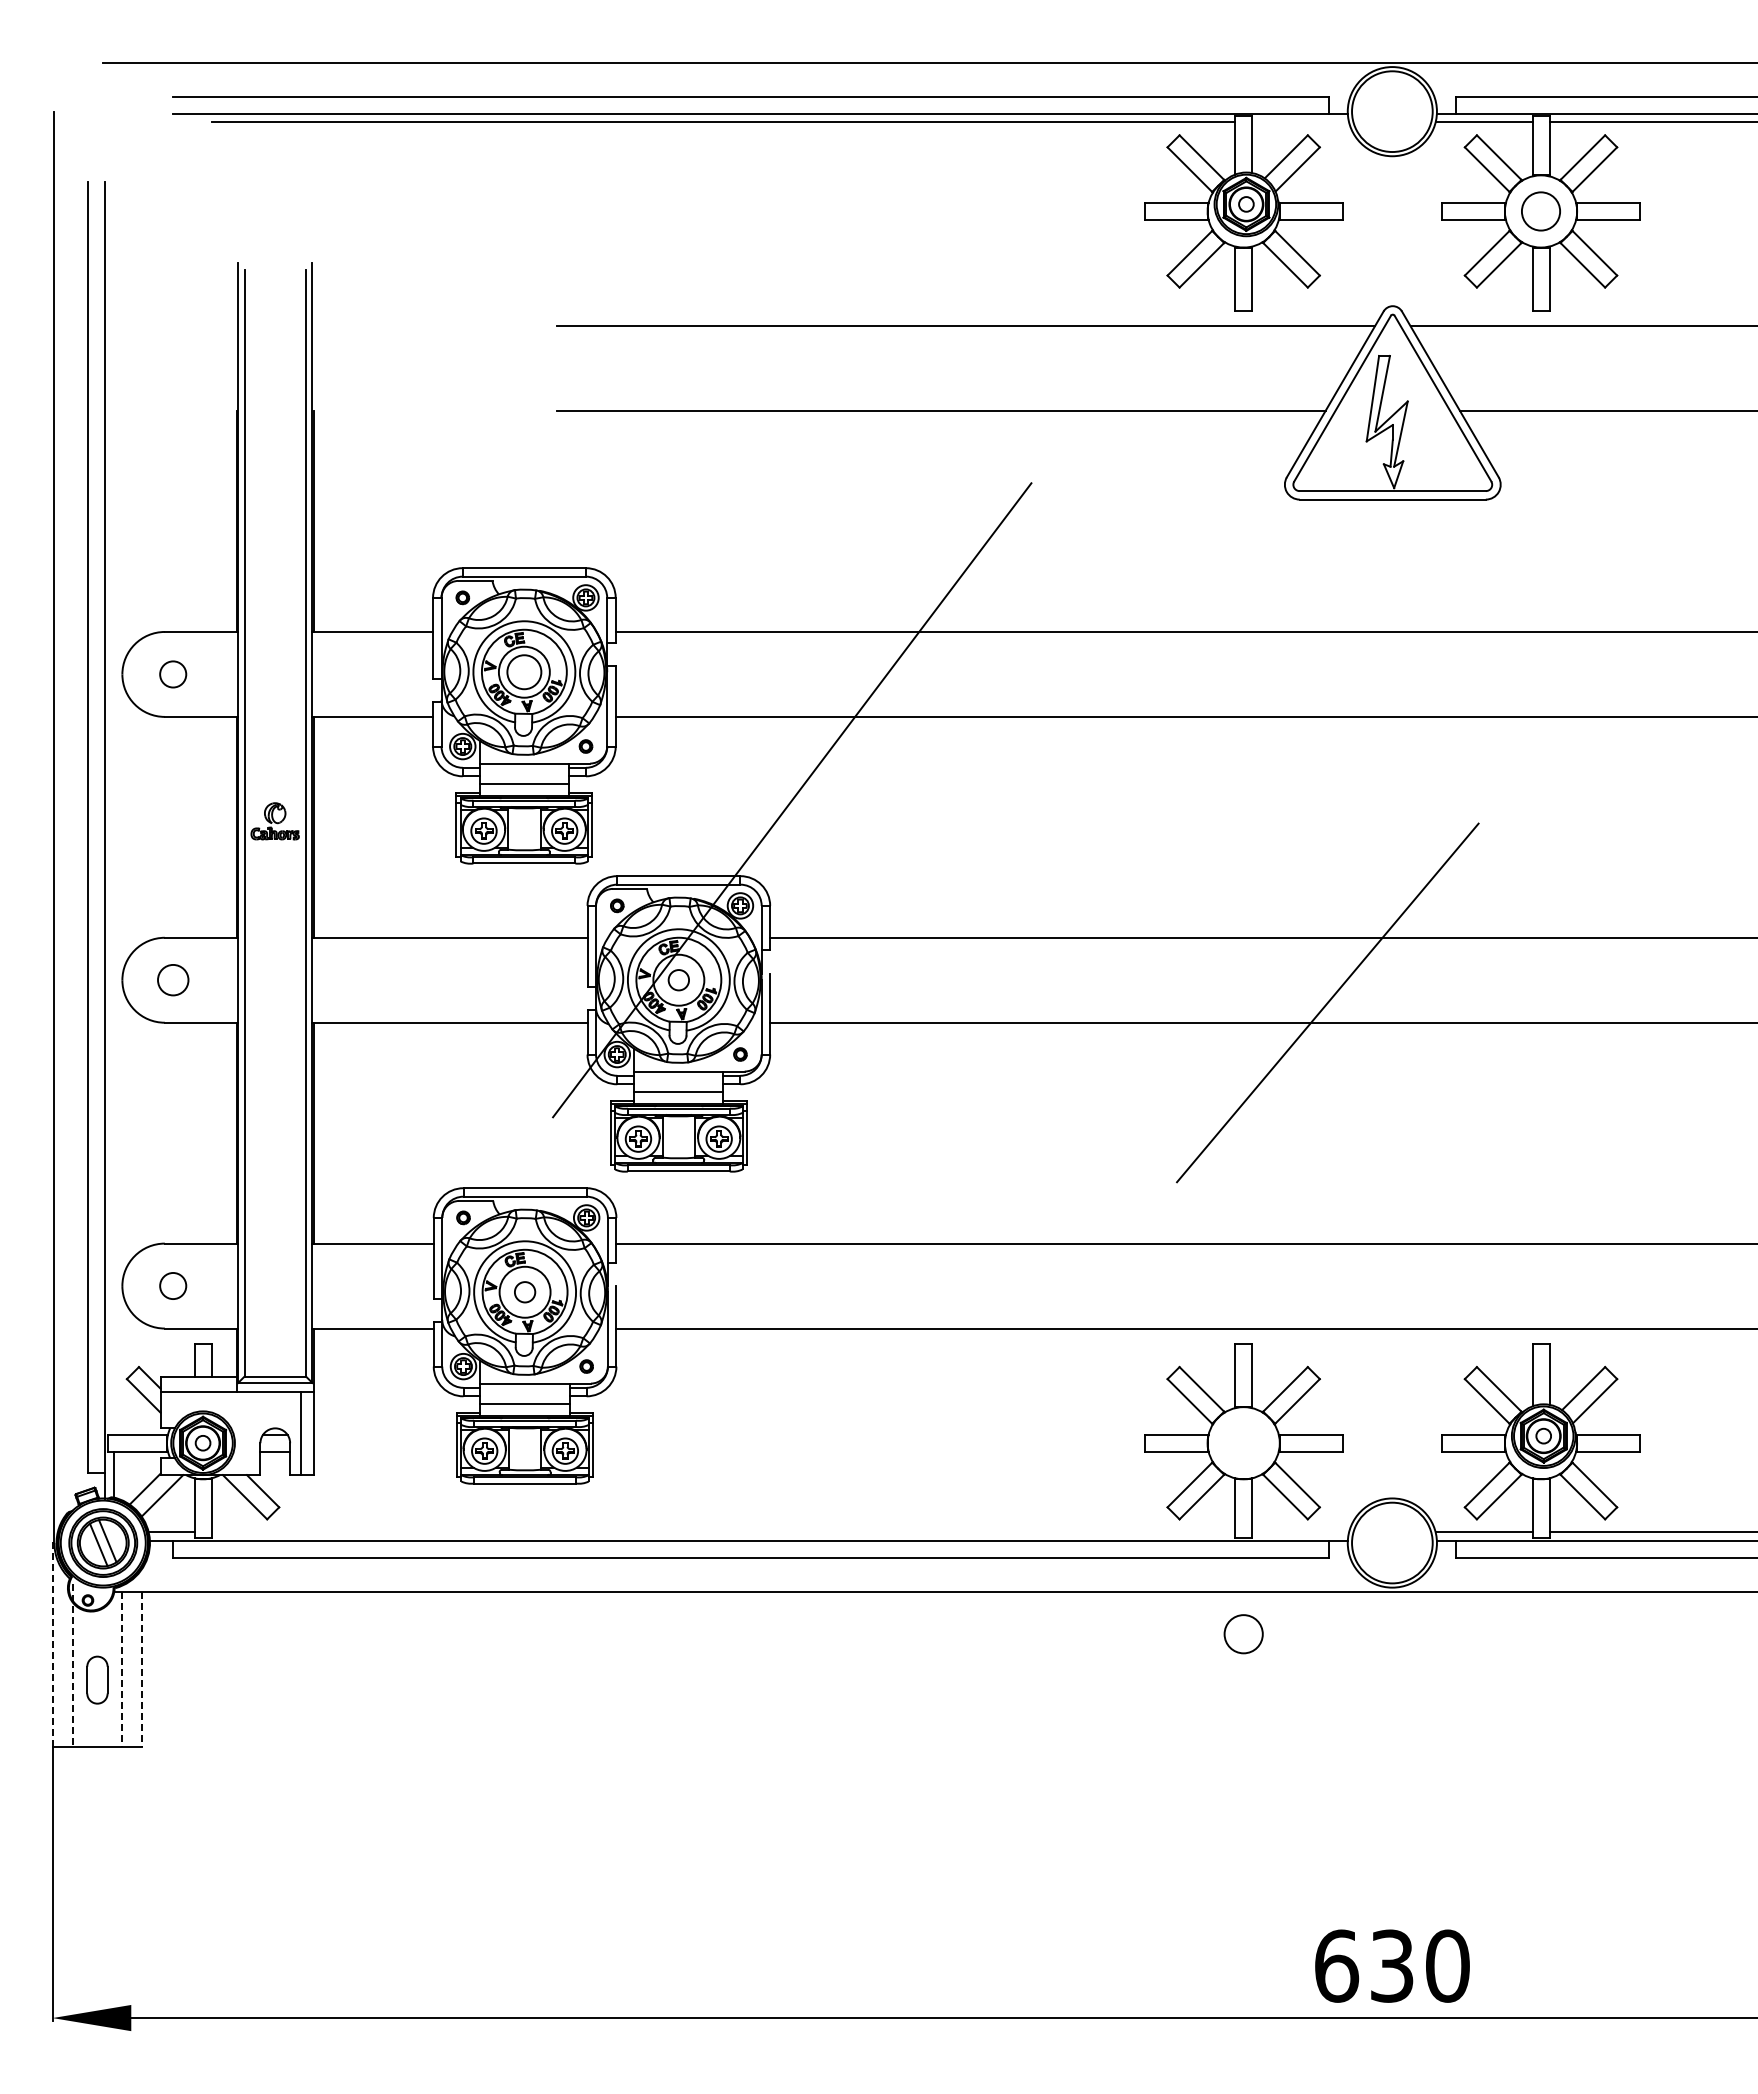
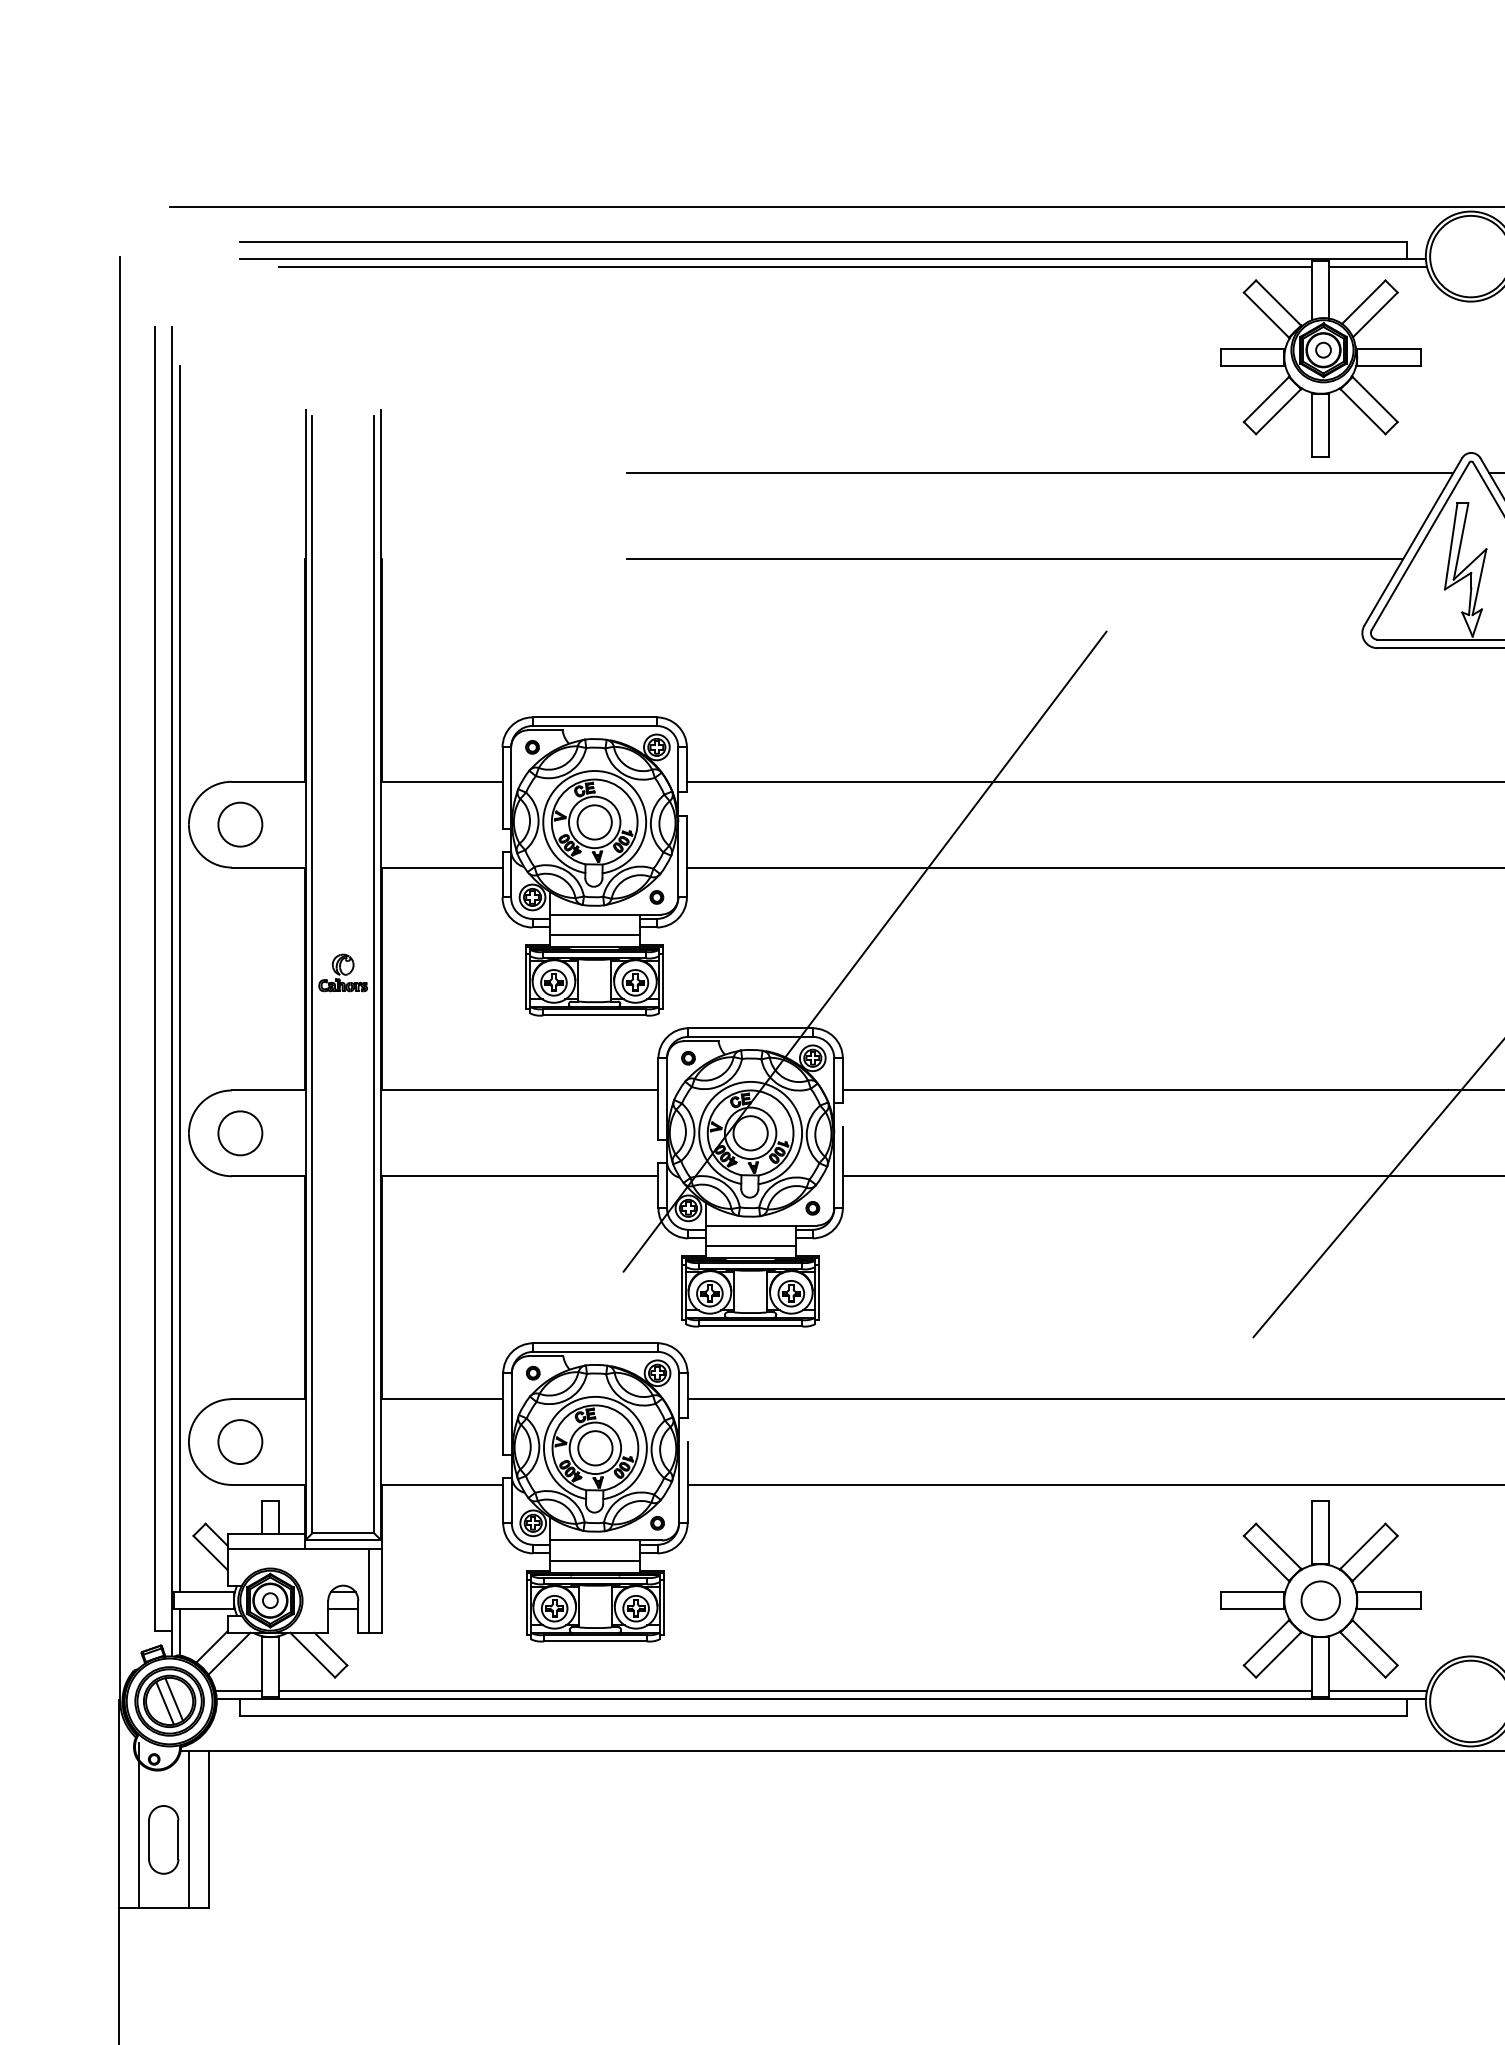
line: (1300, 122) -> (1378, 267), added
circle: (172, 674) -> (239, 824), size x1.67
line: (113, 826) -> (179, 978), added
circle: (172, 979) -> (239, 1132), size x1.43
circle: (678, 980) -> (750, 1133), size x1.67
circle: (172, 1285) -> (239, 1441), size x1.67
circle: (525, 1292) -> (595, 1448), size x1.67
line: (723, 1532) -> (795, 1690), added
line: (1300, 1532) -> (1378, 1690), added
circle: (1243, 1634) -> (1320, 1600), moved
line: (52, 1643) -> (118, 1802), dashed -> solid
line: (72, 1665) -> (138, 1825), dashed -> solid
line: (122, 1669) -> (189, 1829), dashed -> solid
line: (142, 1669) -> (209, 1829), dashed -> solid
part: (97, 1679) -> (163, 1839), size x1.43

